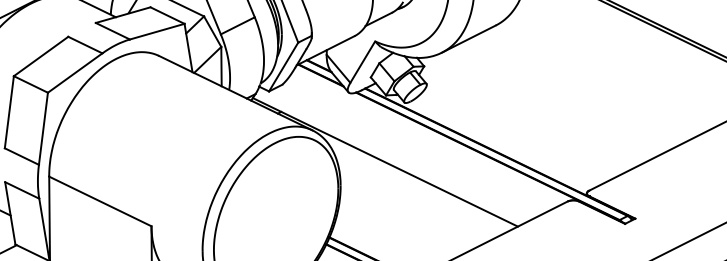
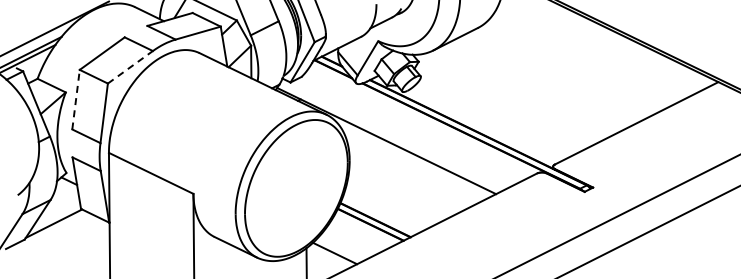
line: (75, 73) -> (130, 67), solid -> dashed
line: (9, 112) -> (76, 99), solid -> dashed

